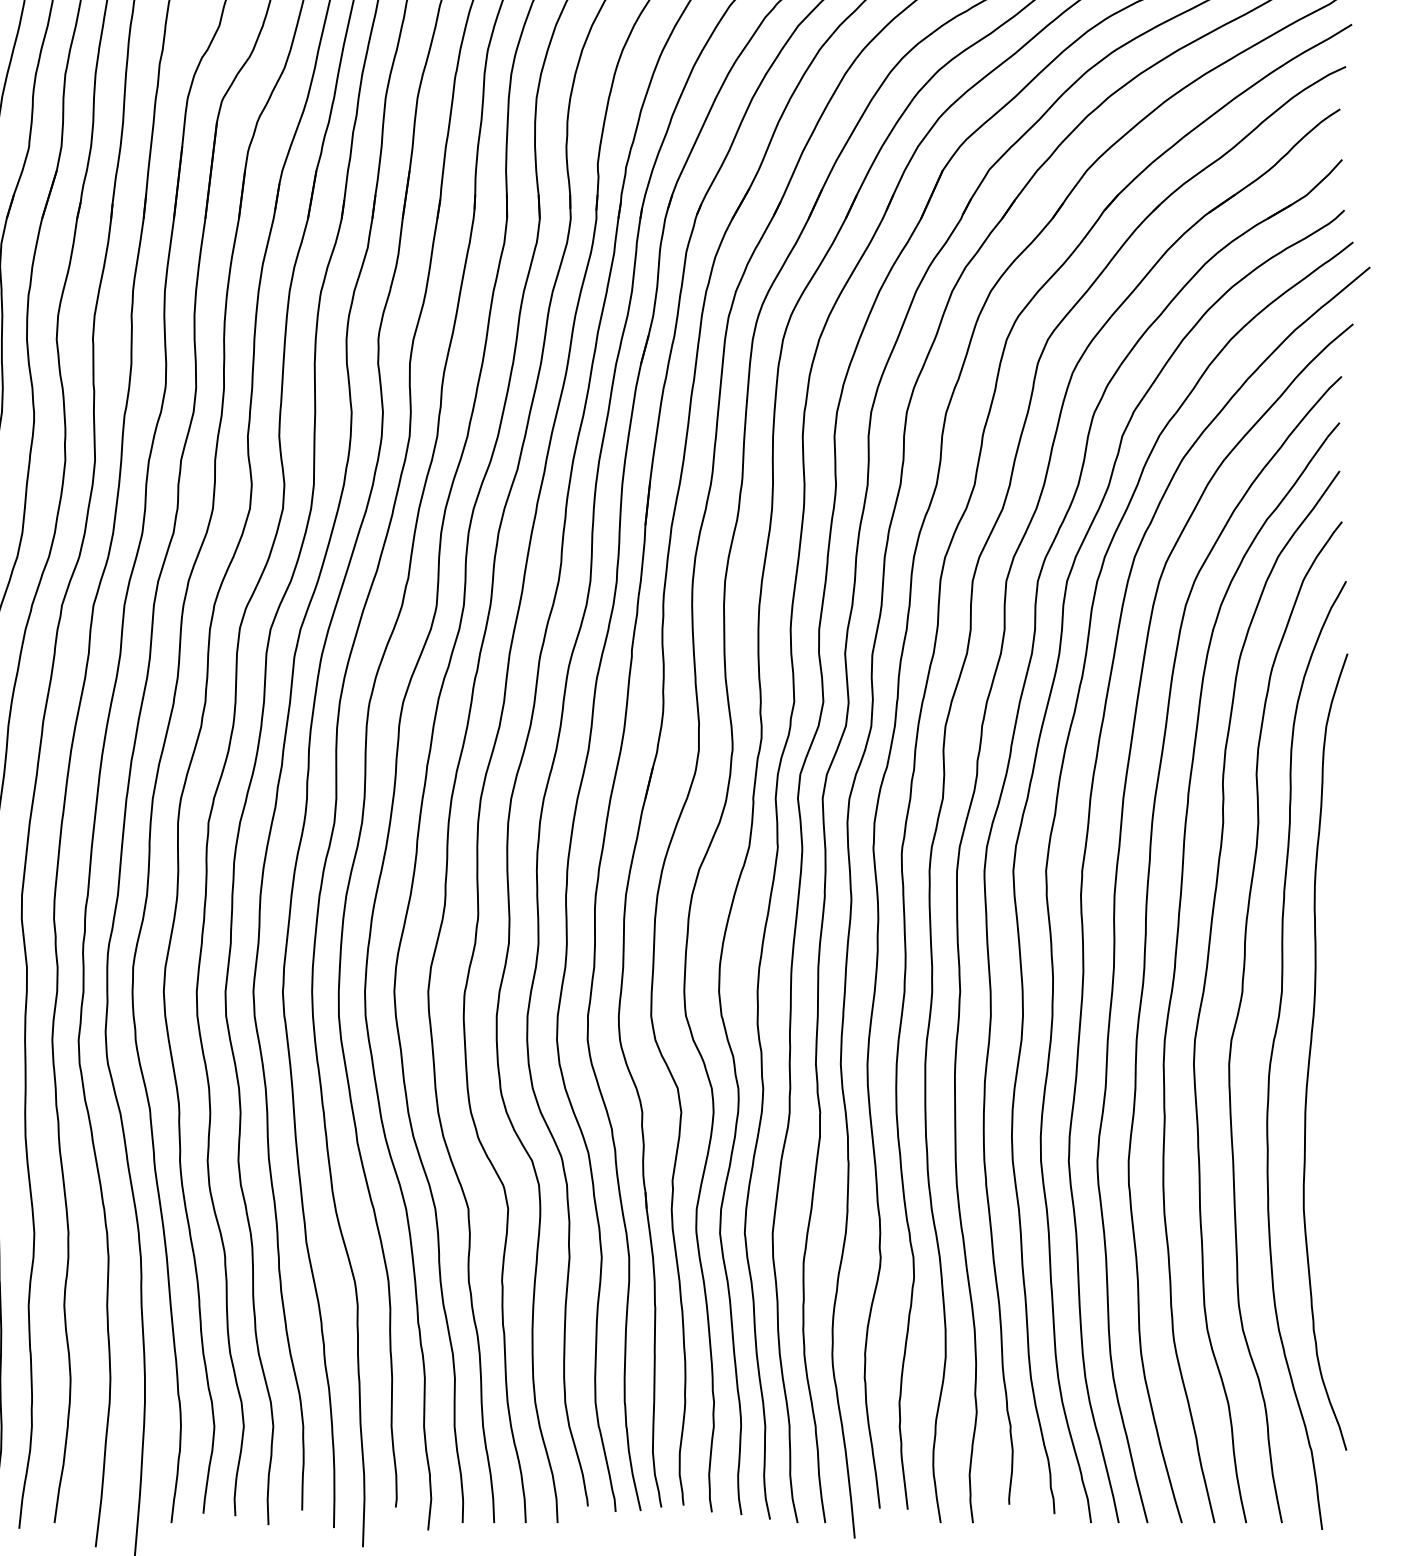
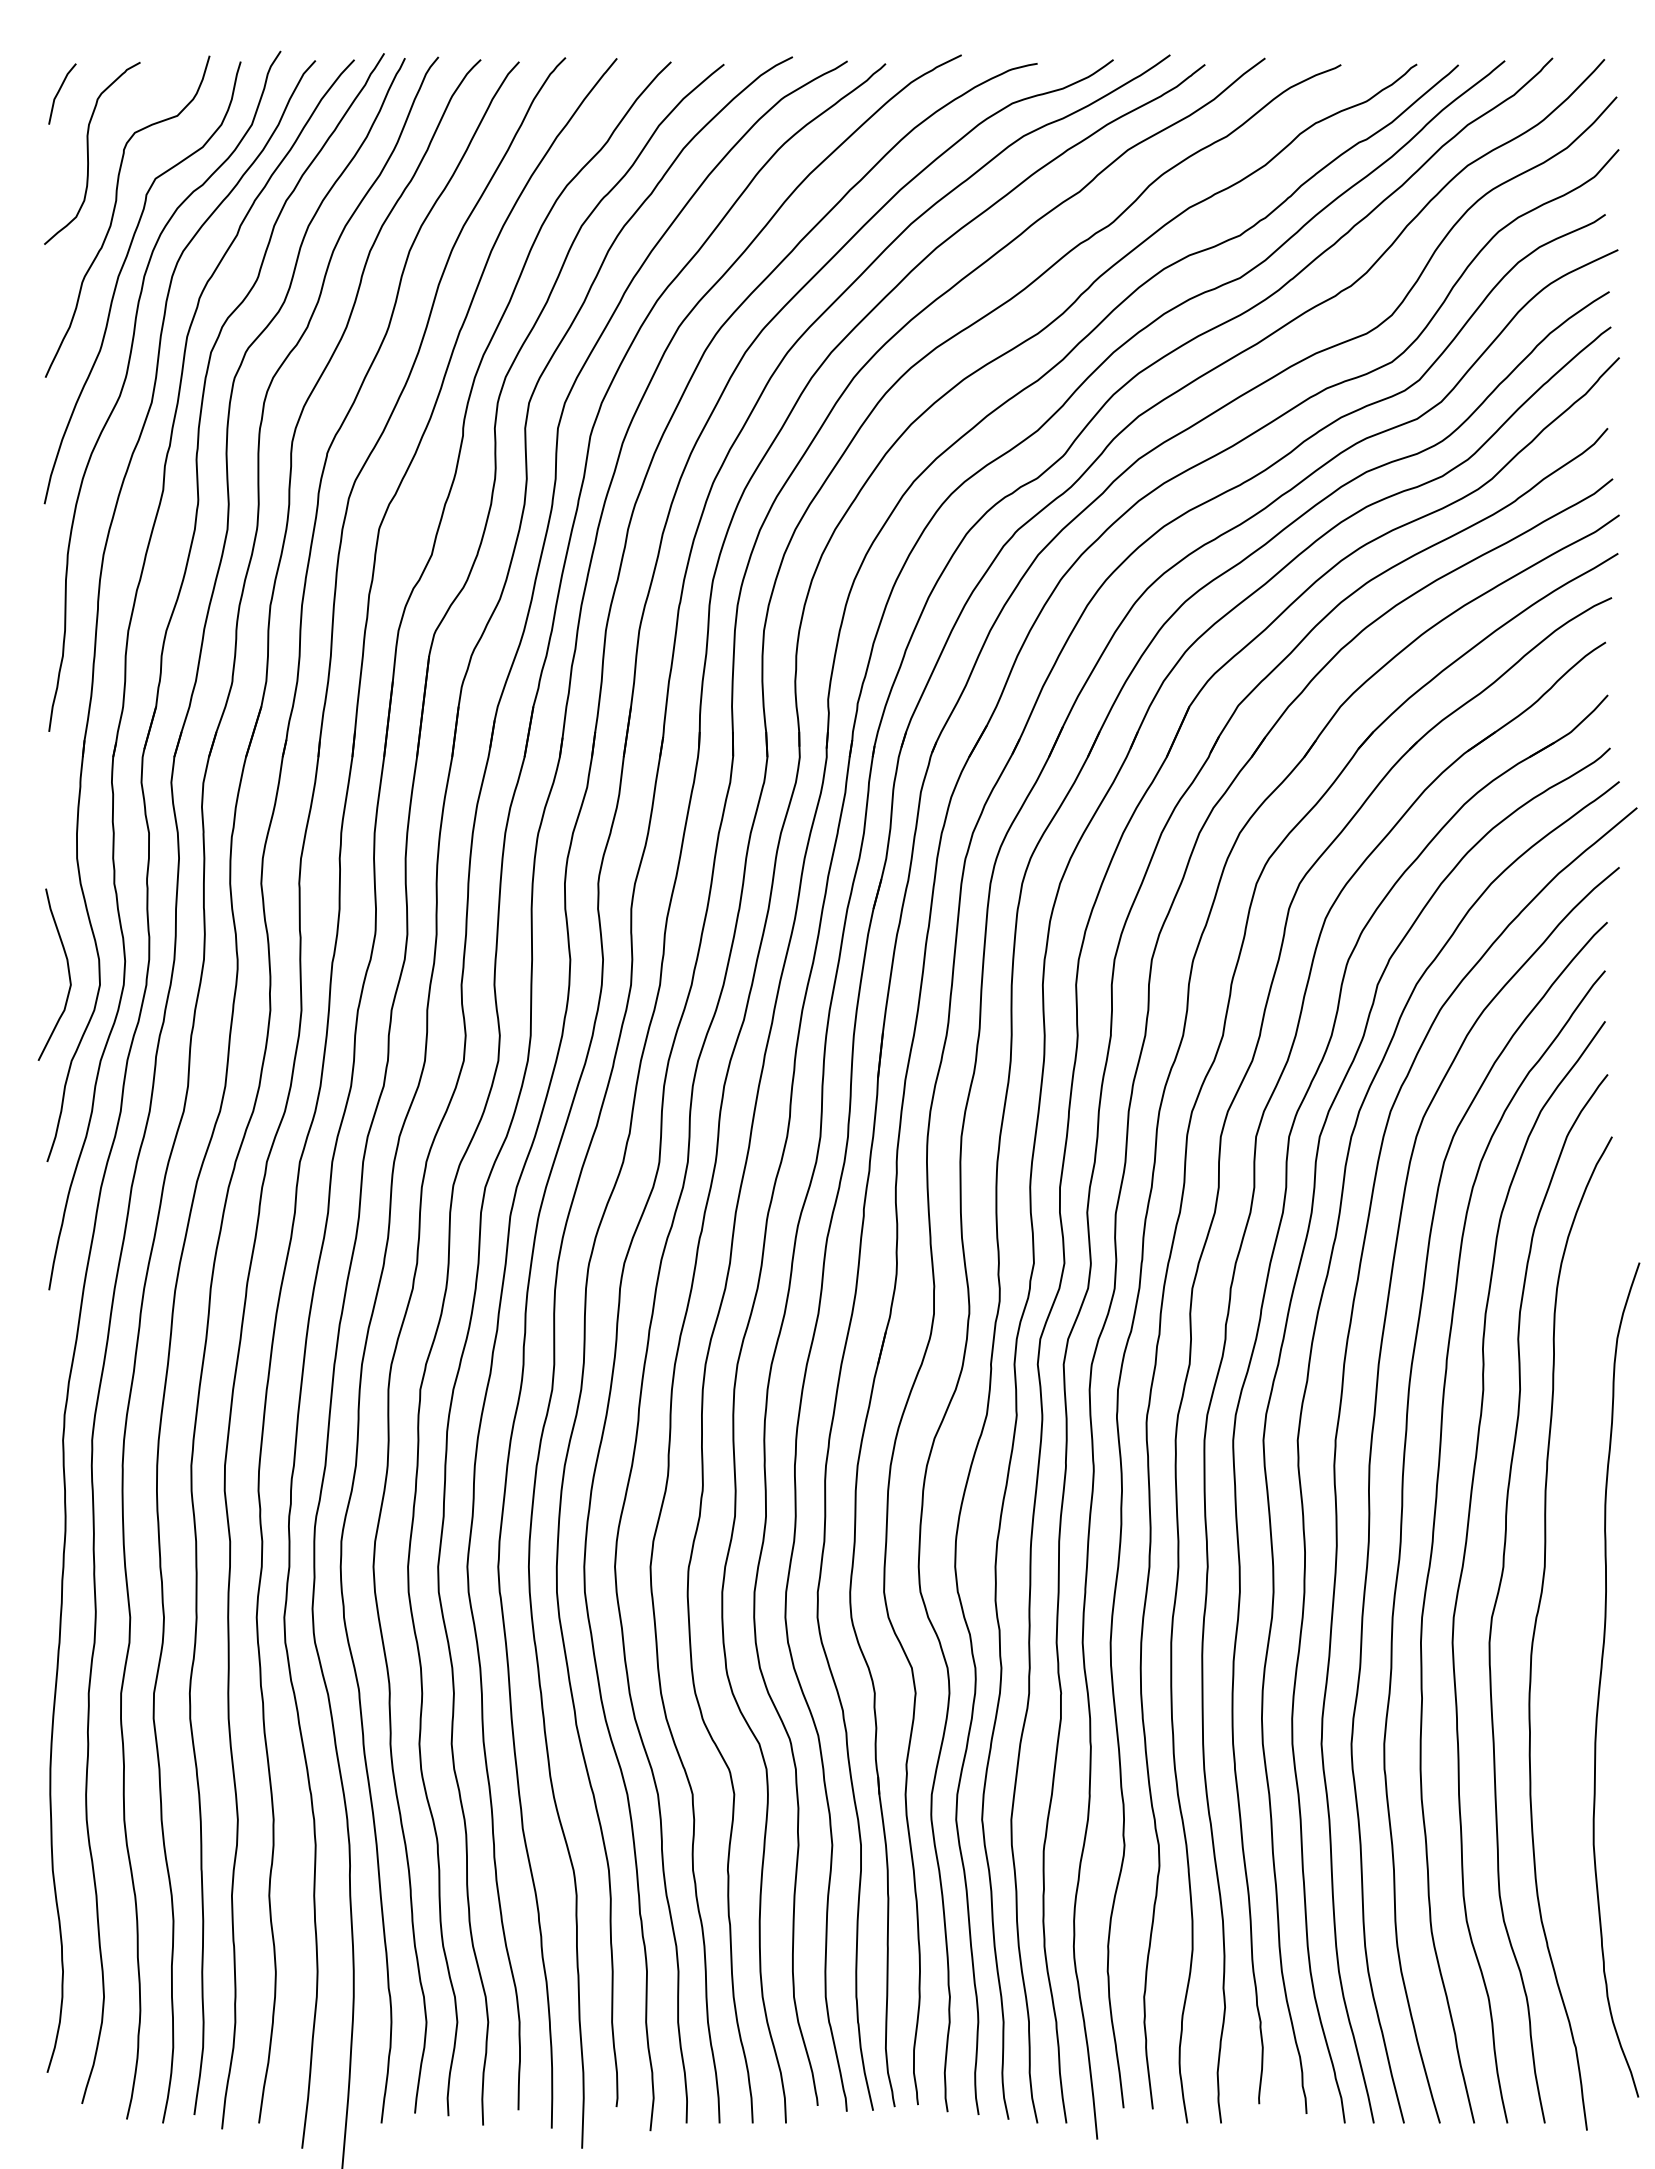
curve: (1311, 1051) -> (1601, 1679), moved

